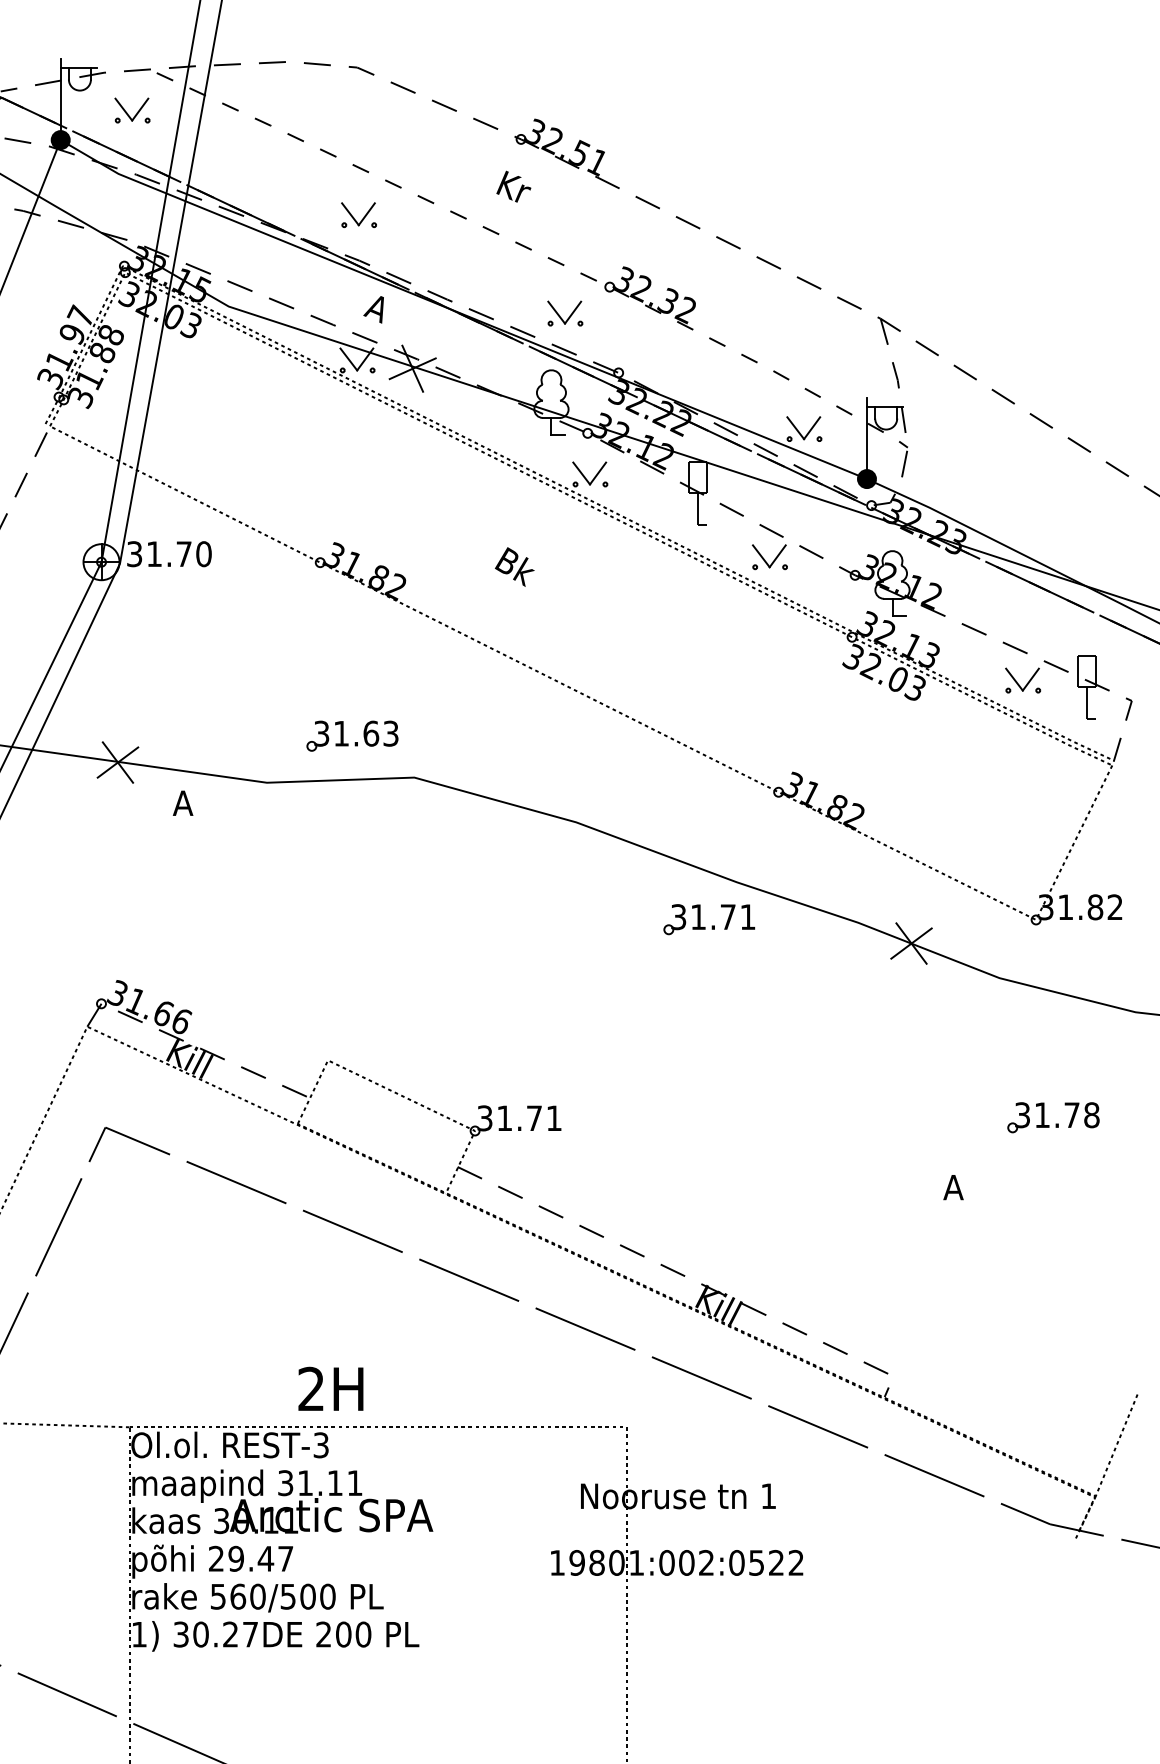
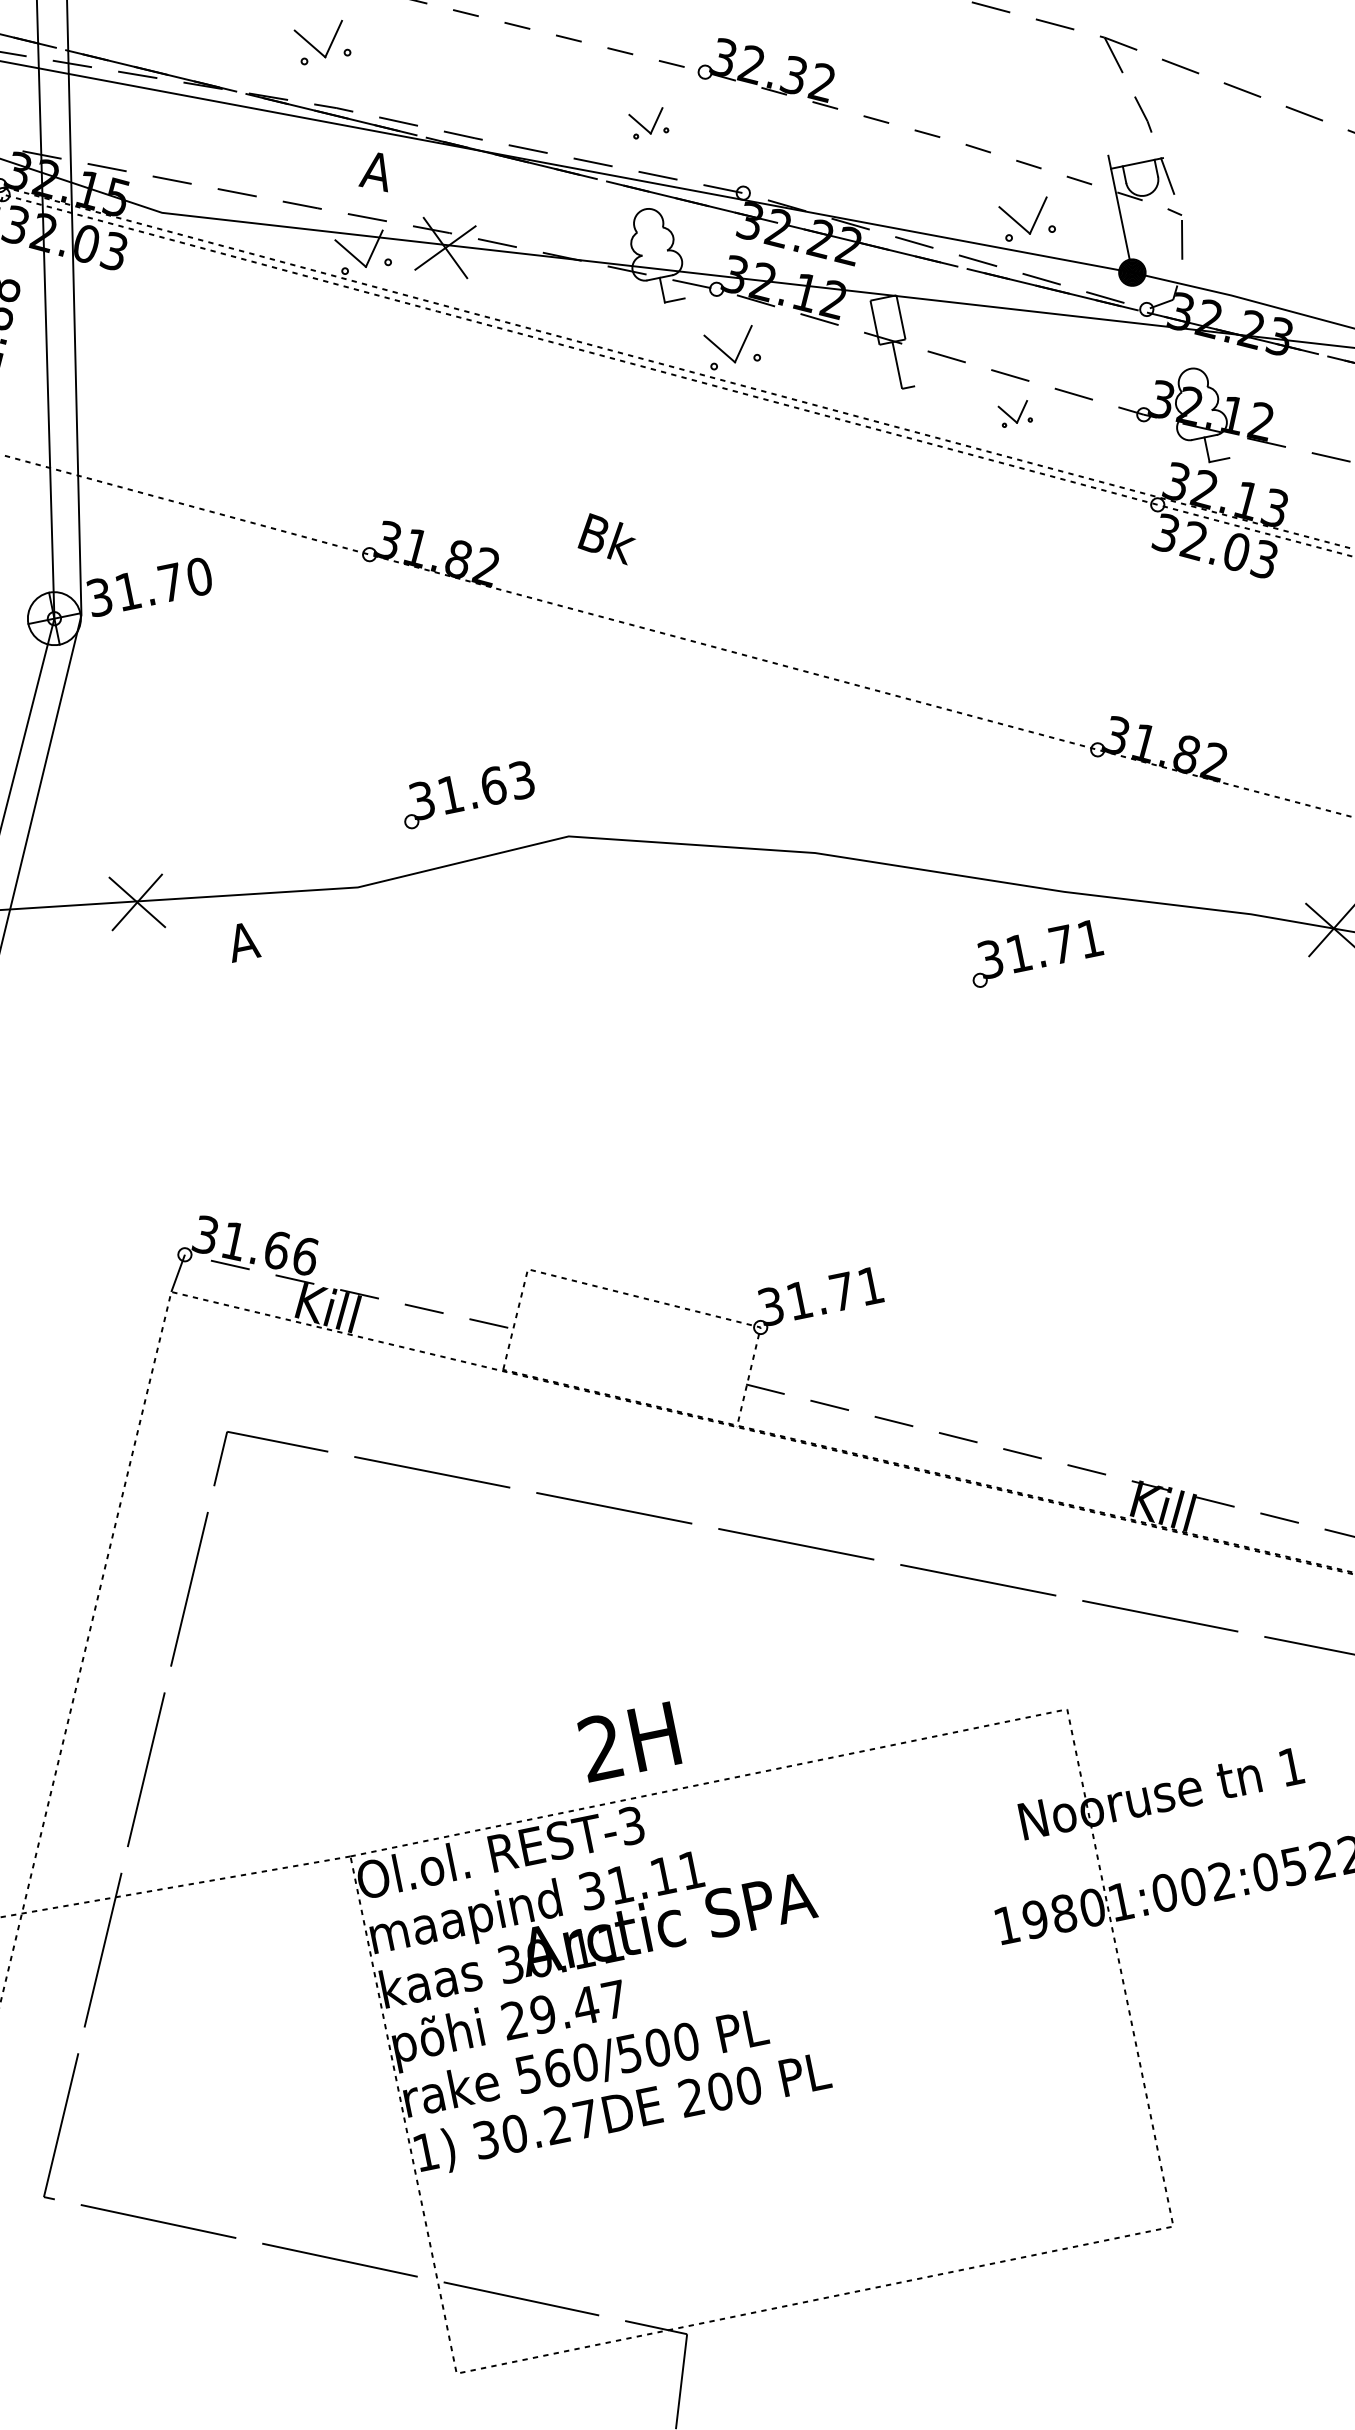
part: (565, 313) -> (649, 123), size x0.7
part: (769, 557) -> (1015, 414), size x0.6
text: (514, 566) -> (605, 539), moved

